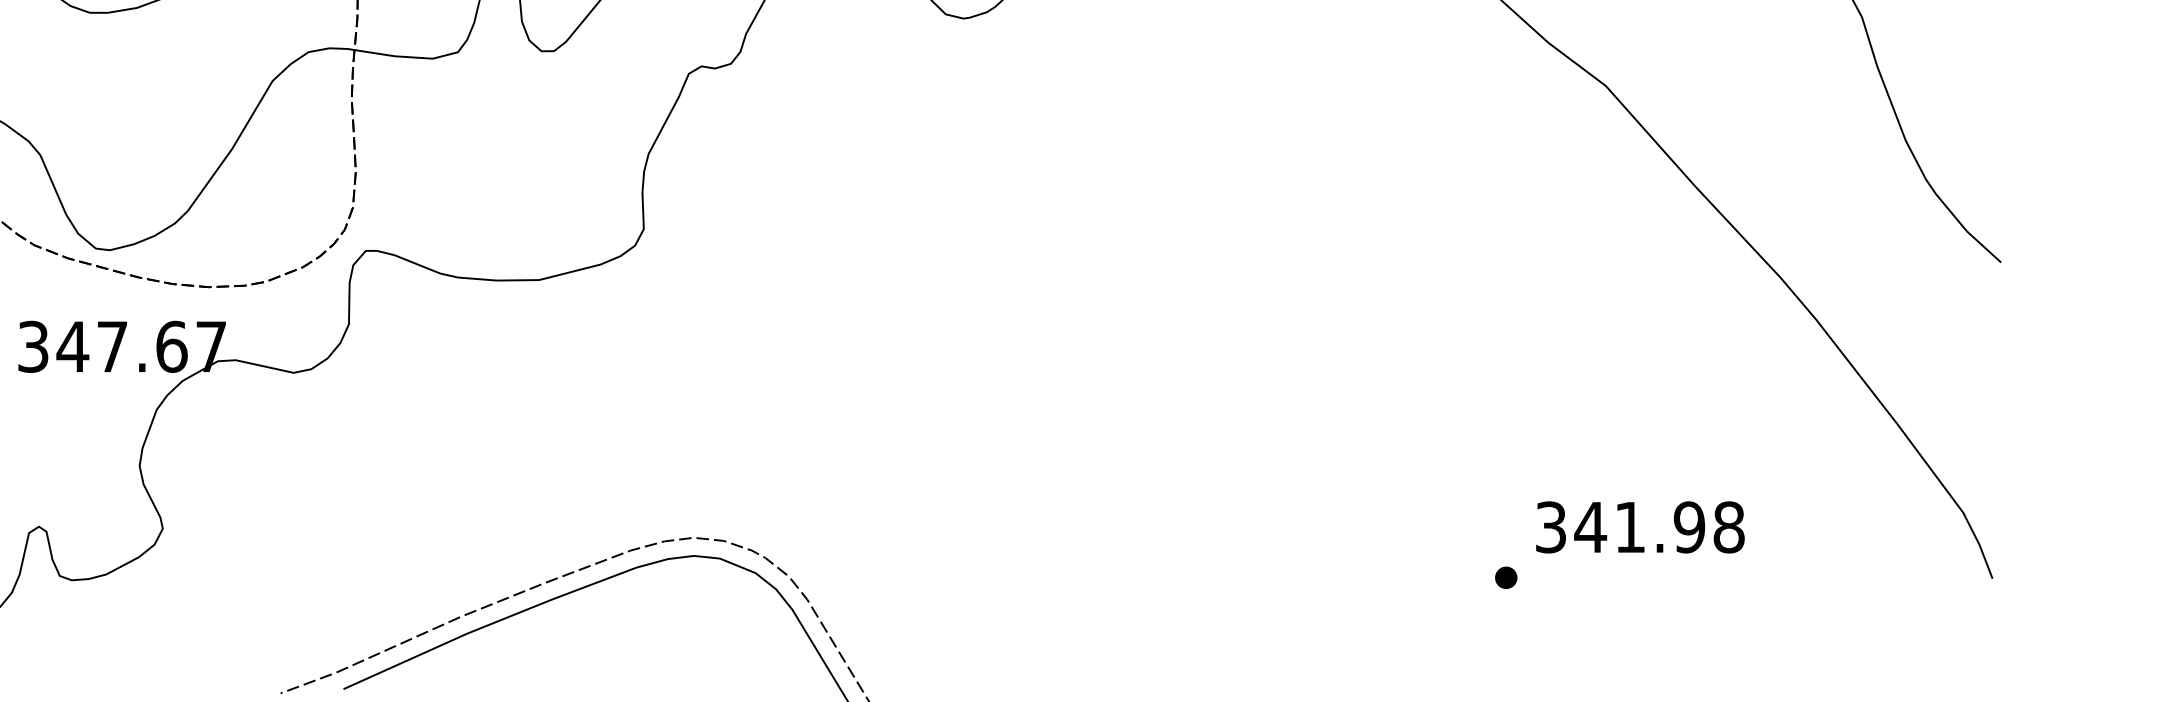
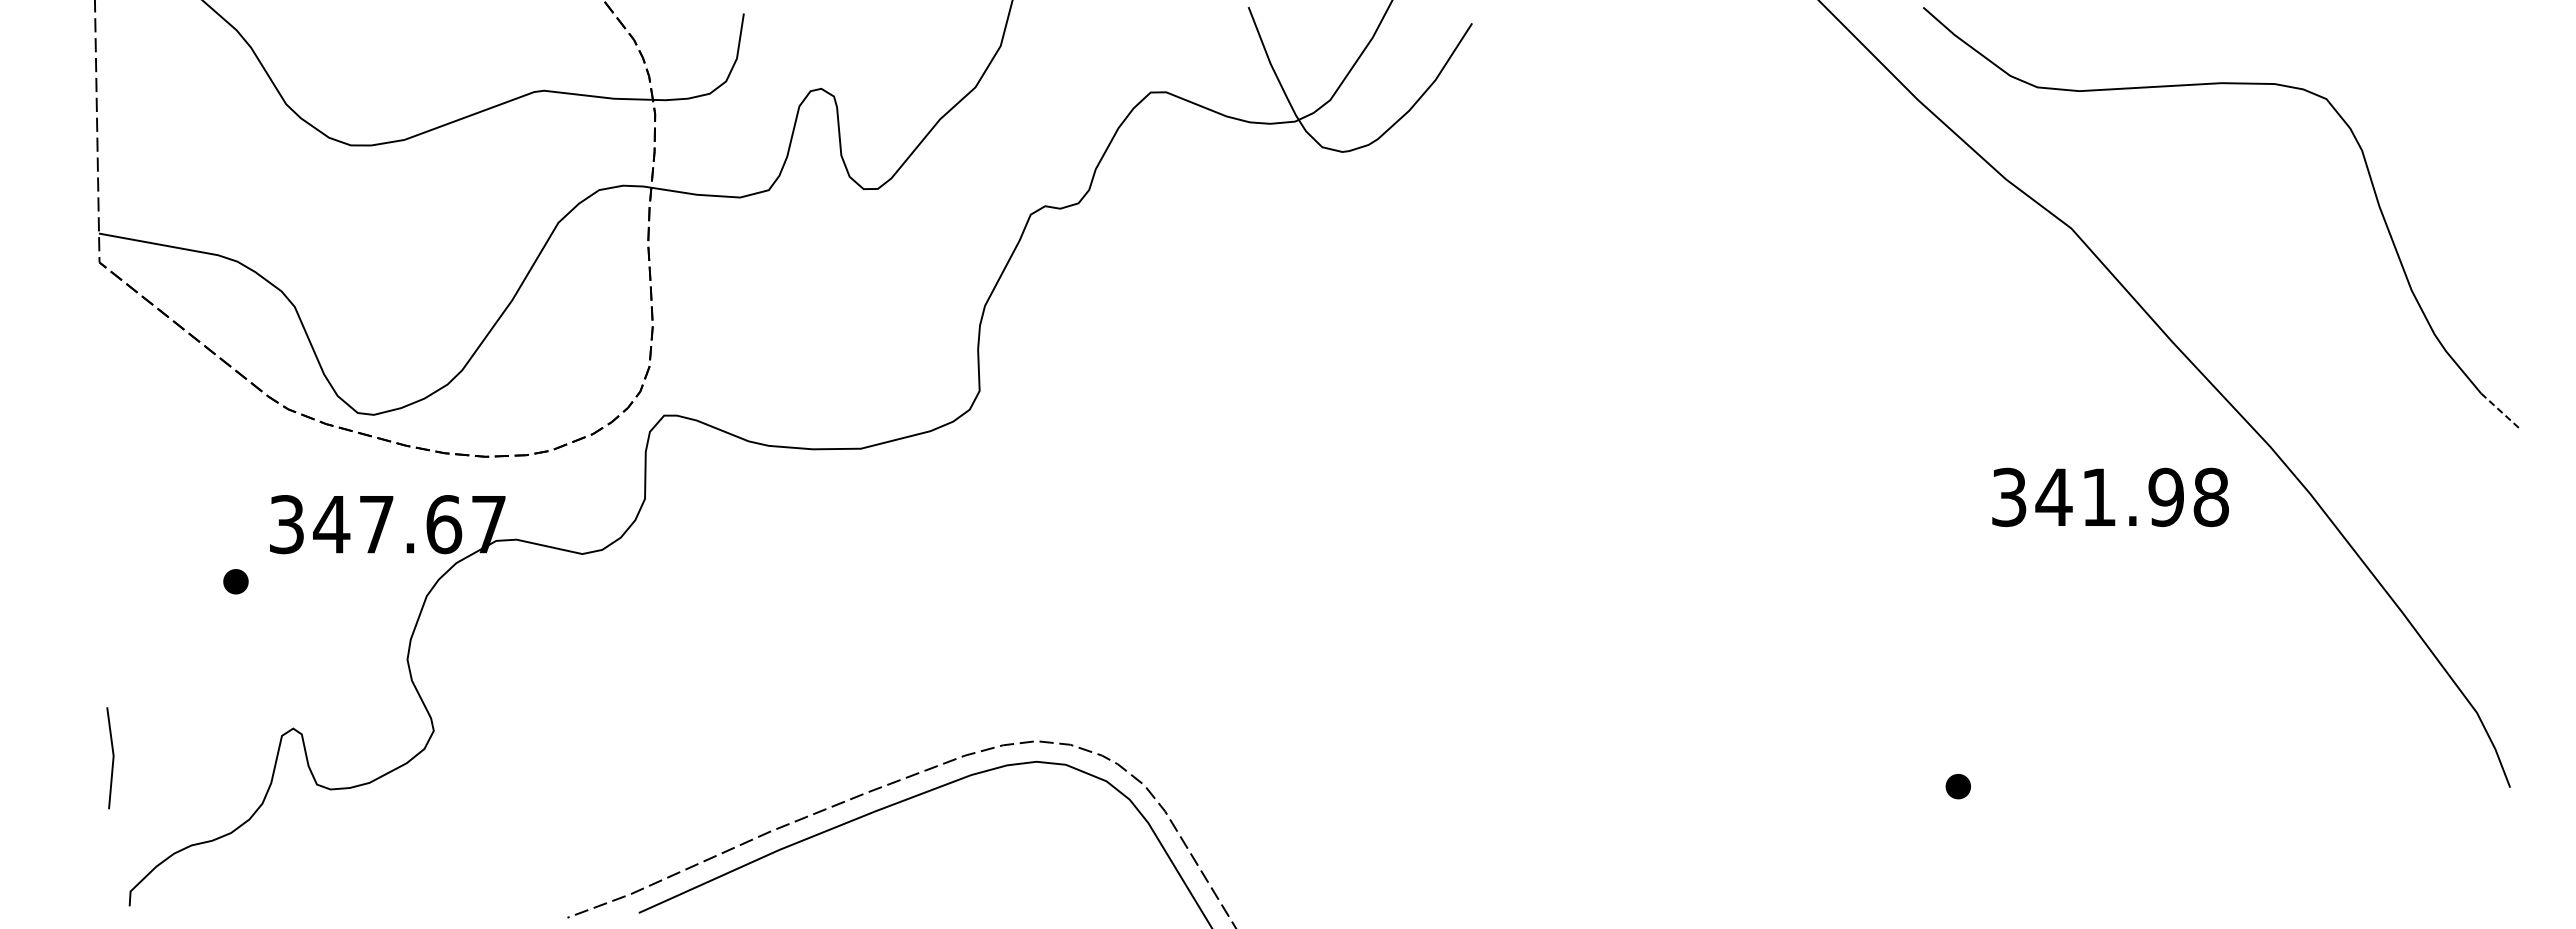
line: (1984, 247) -> (2500, 411), solid -> dashed
text: (1640, 527) -> (2110, 497), moved

